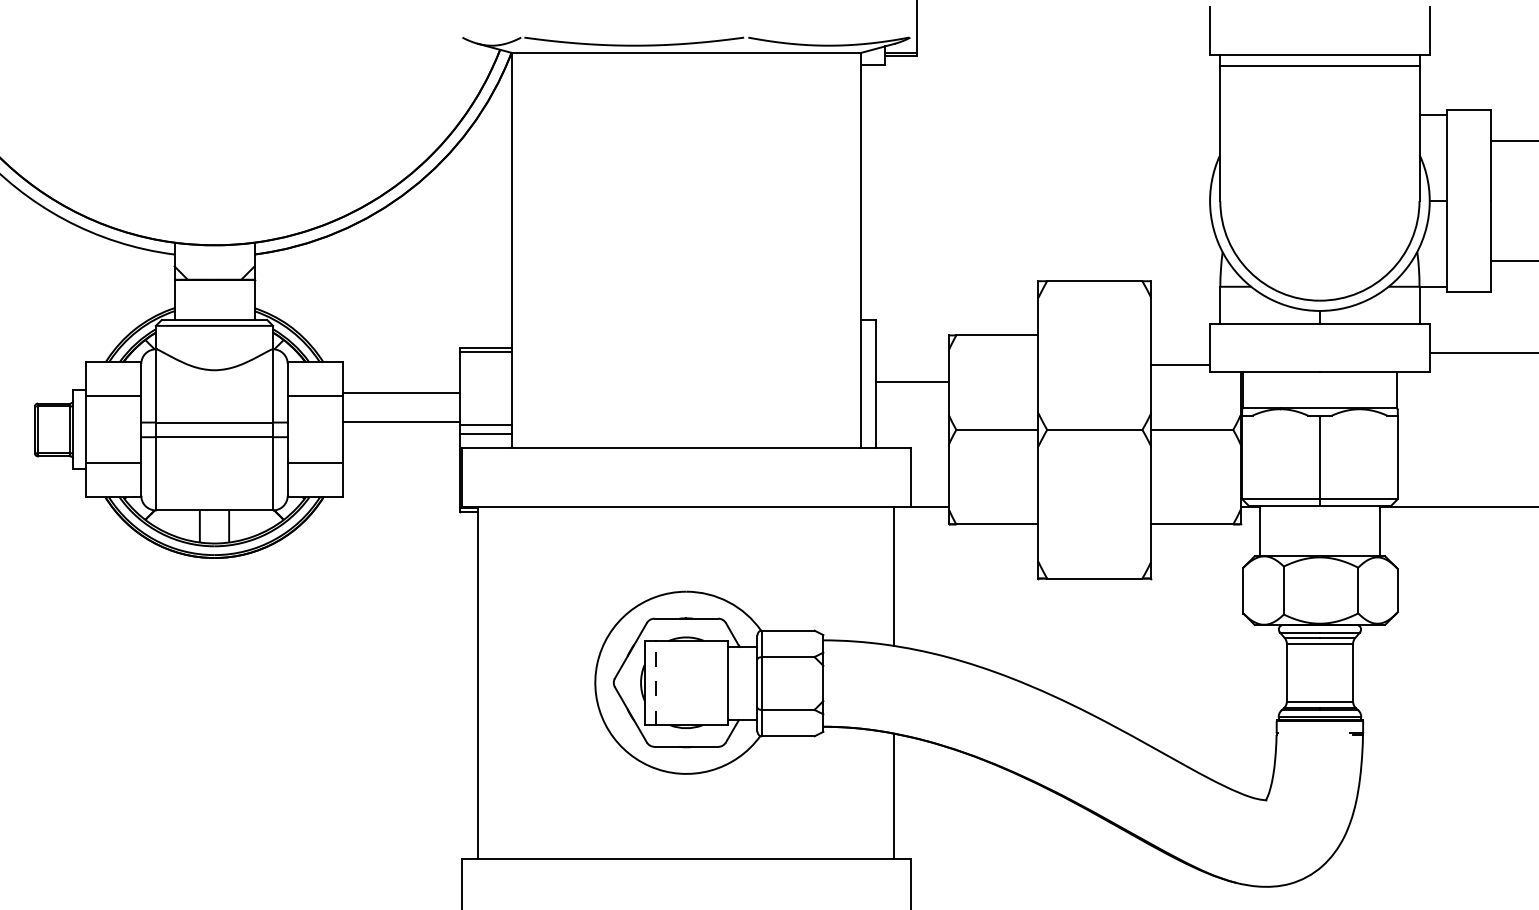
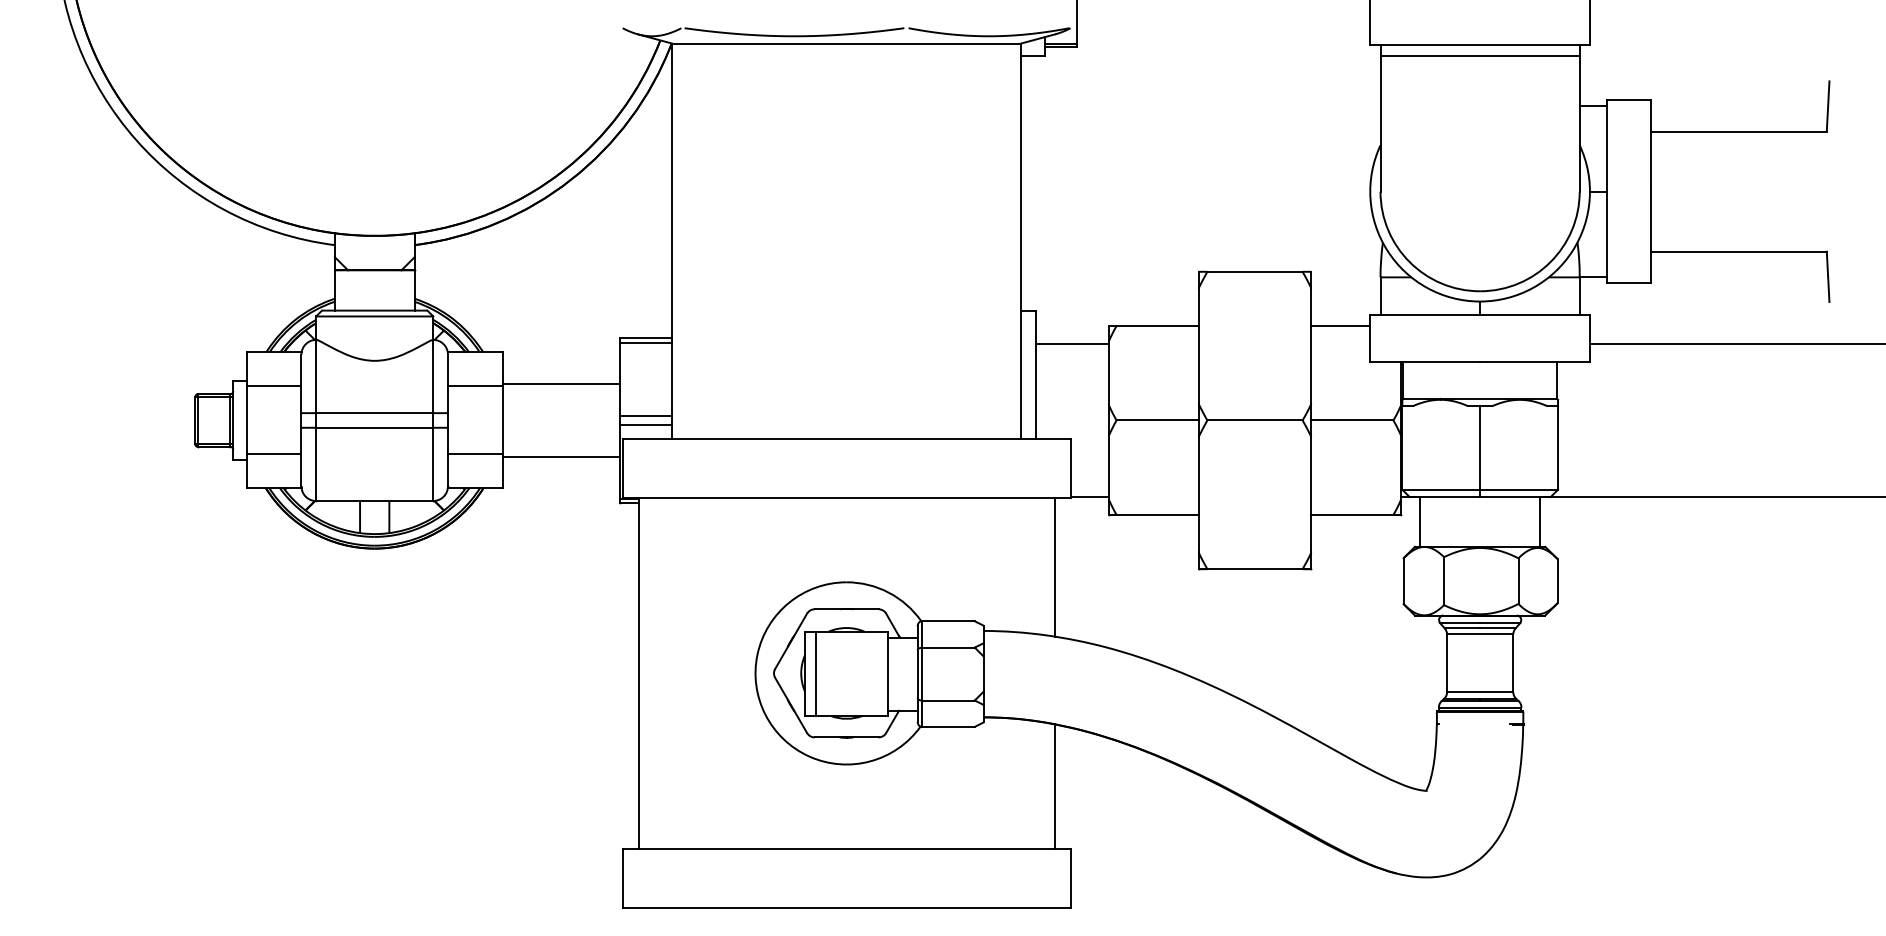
line: (1180, 365) -> (1340, 326), moved
line: (912, 381) -> (1072, 343), moved
line: (401, 422) -> (561, 457), moved
line: (655, 682) -> (815, 673), dashed -> solid

